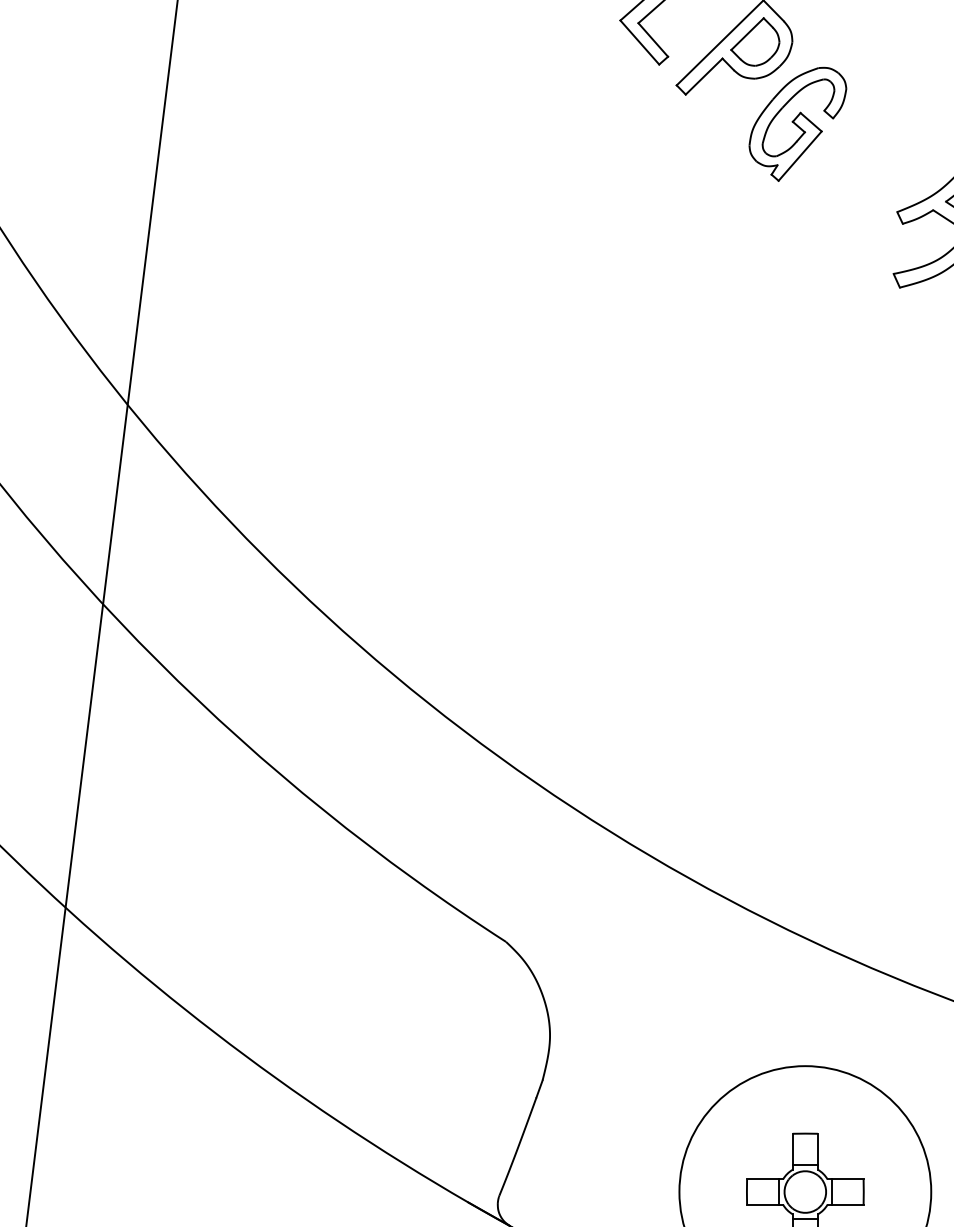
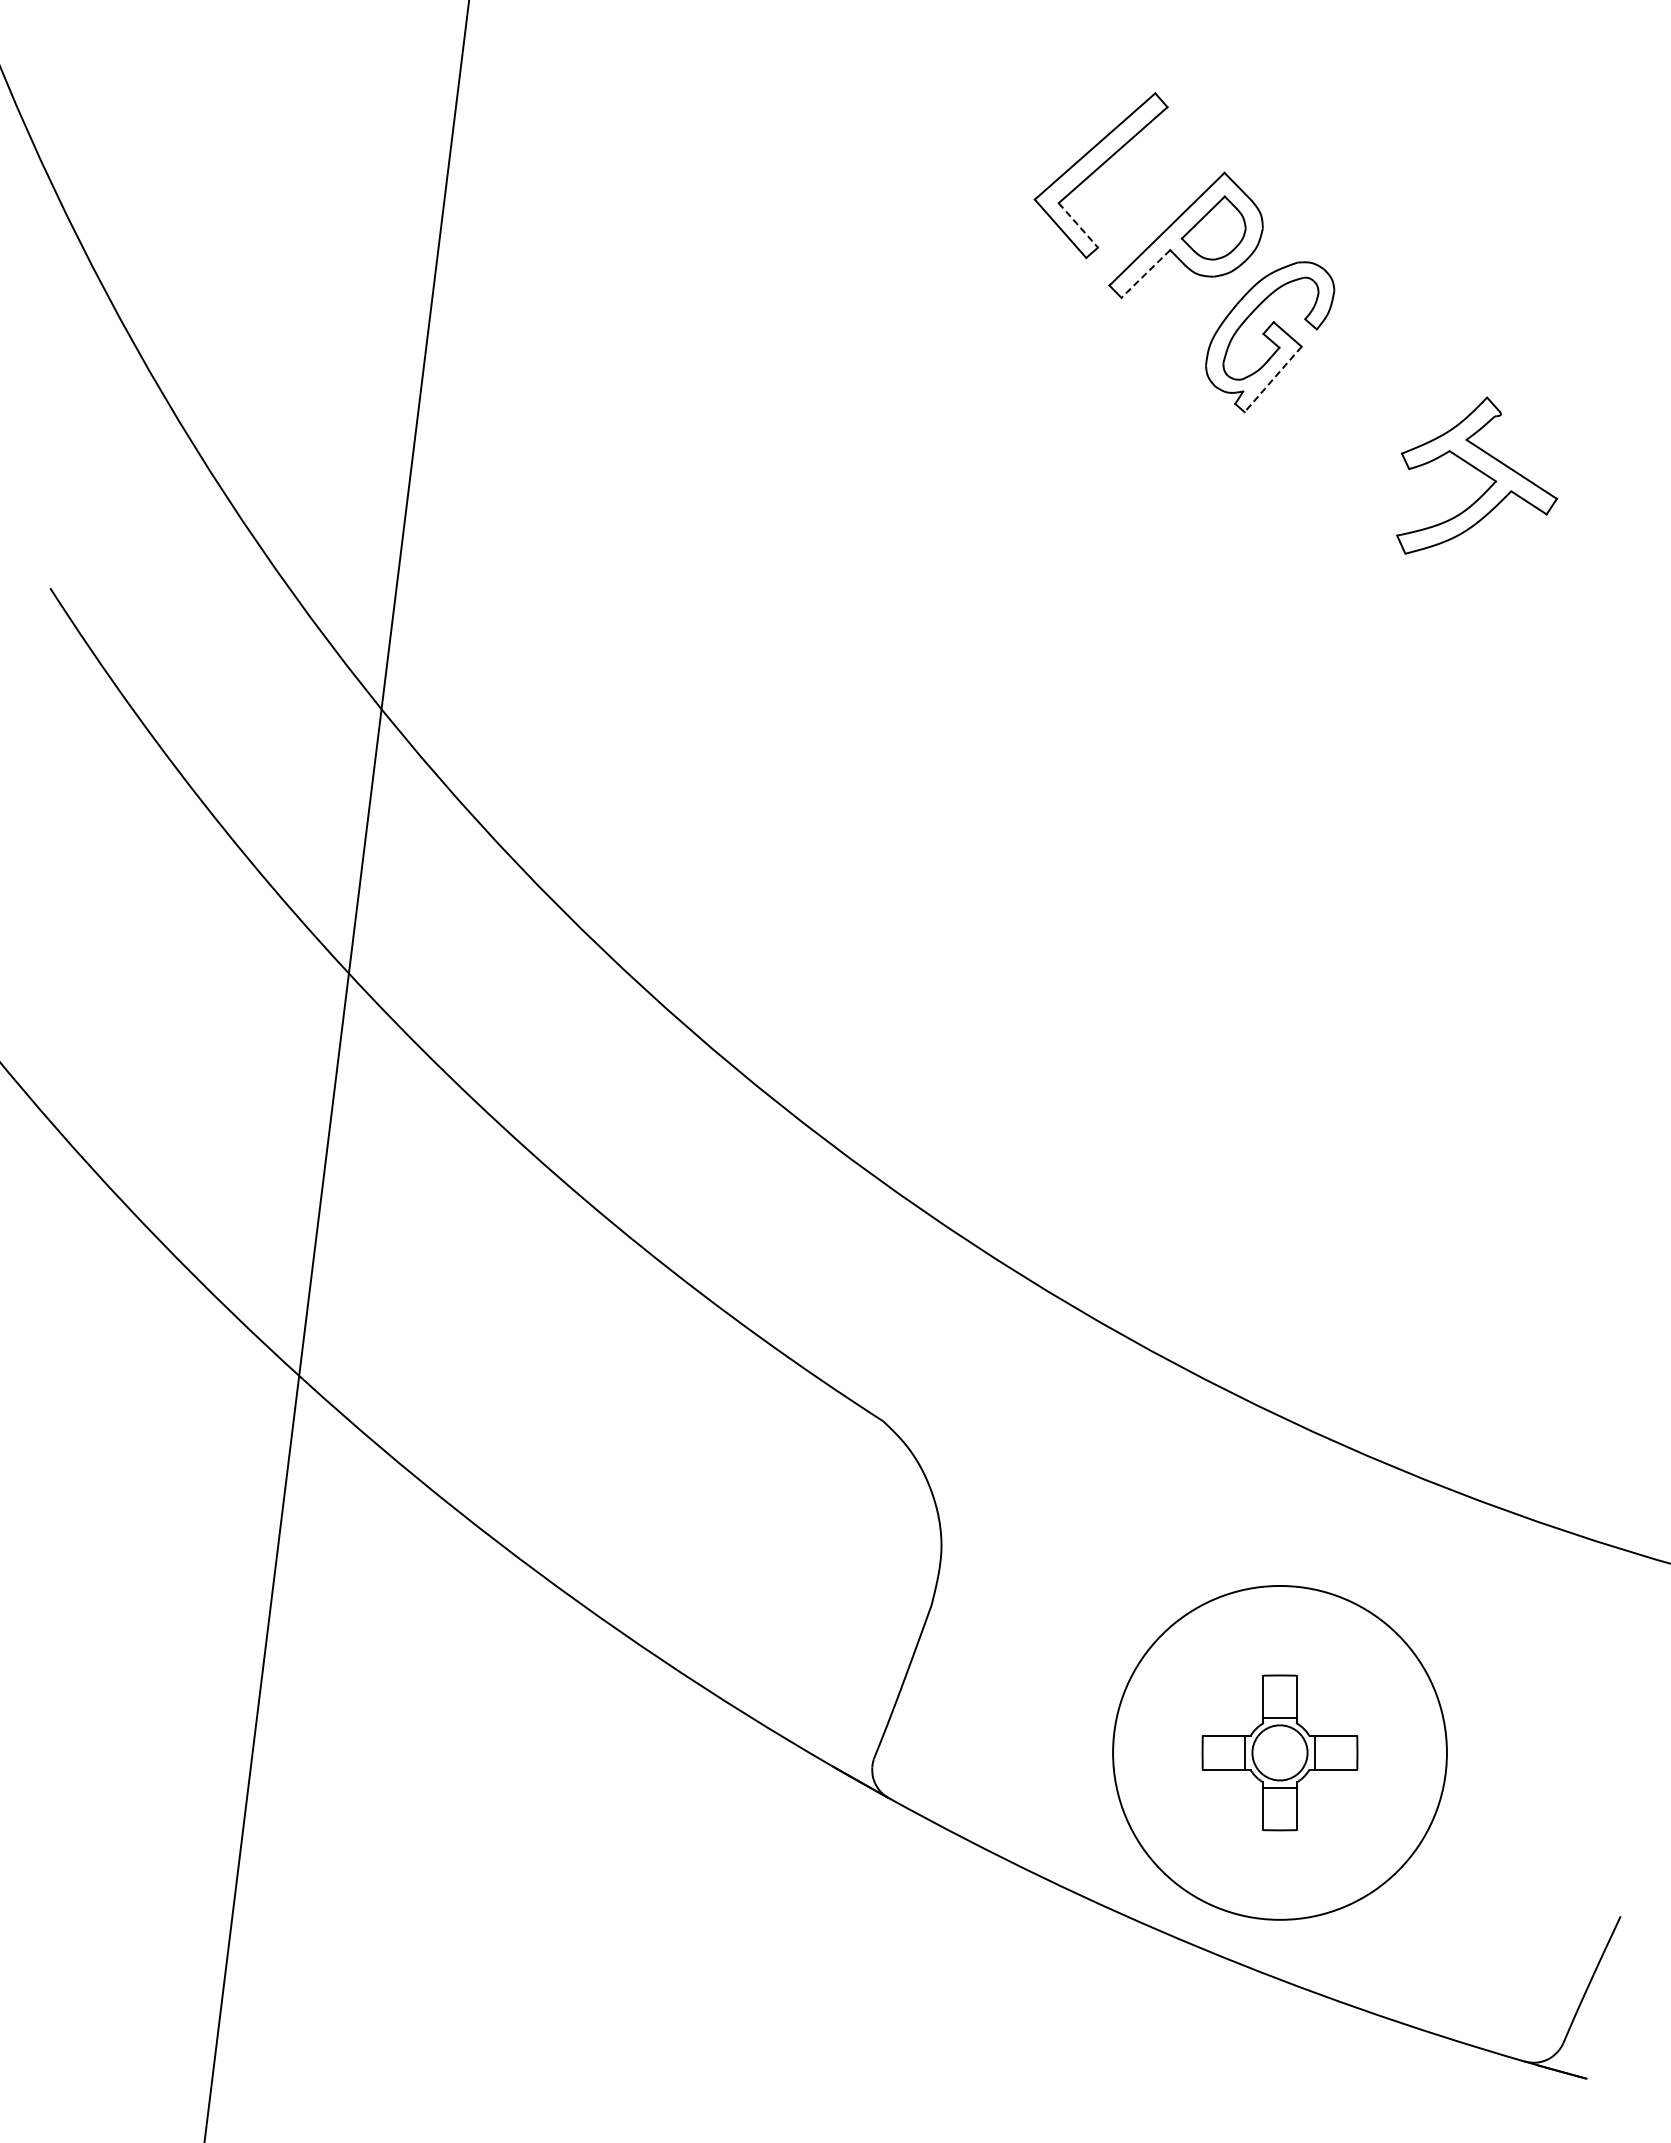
line: (653, 40) -> (1078, 225), solid -> dashed
line: (703, 77) -> (1145, 274), solid -> dashed
line: (799, 156) -> (1272, 379), solid -> dashed

